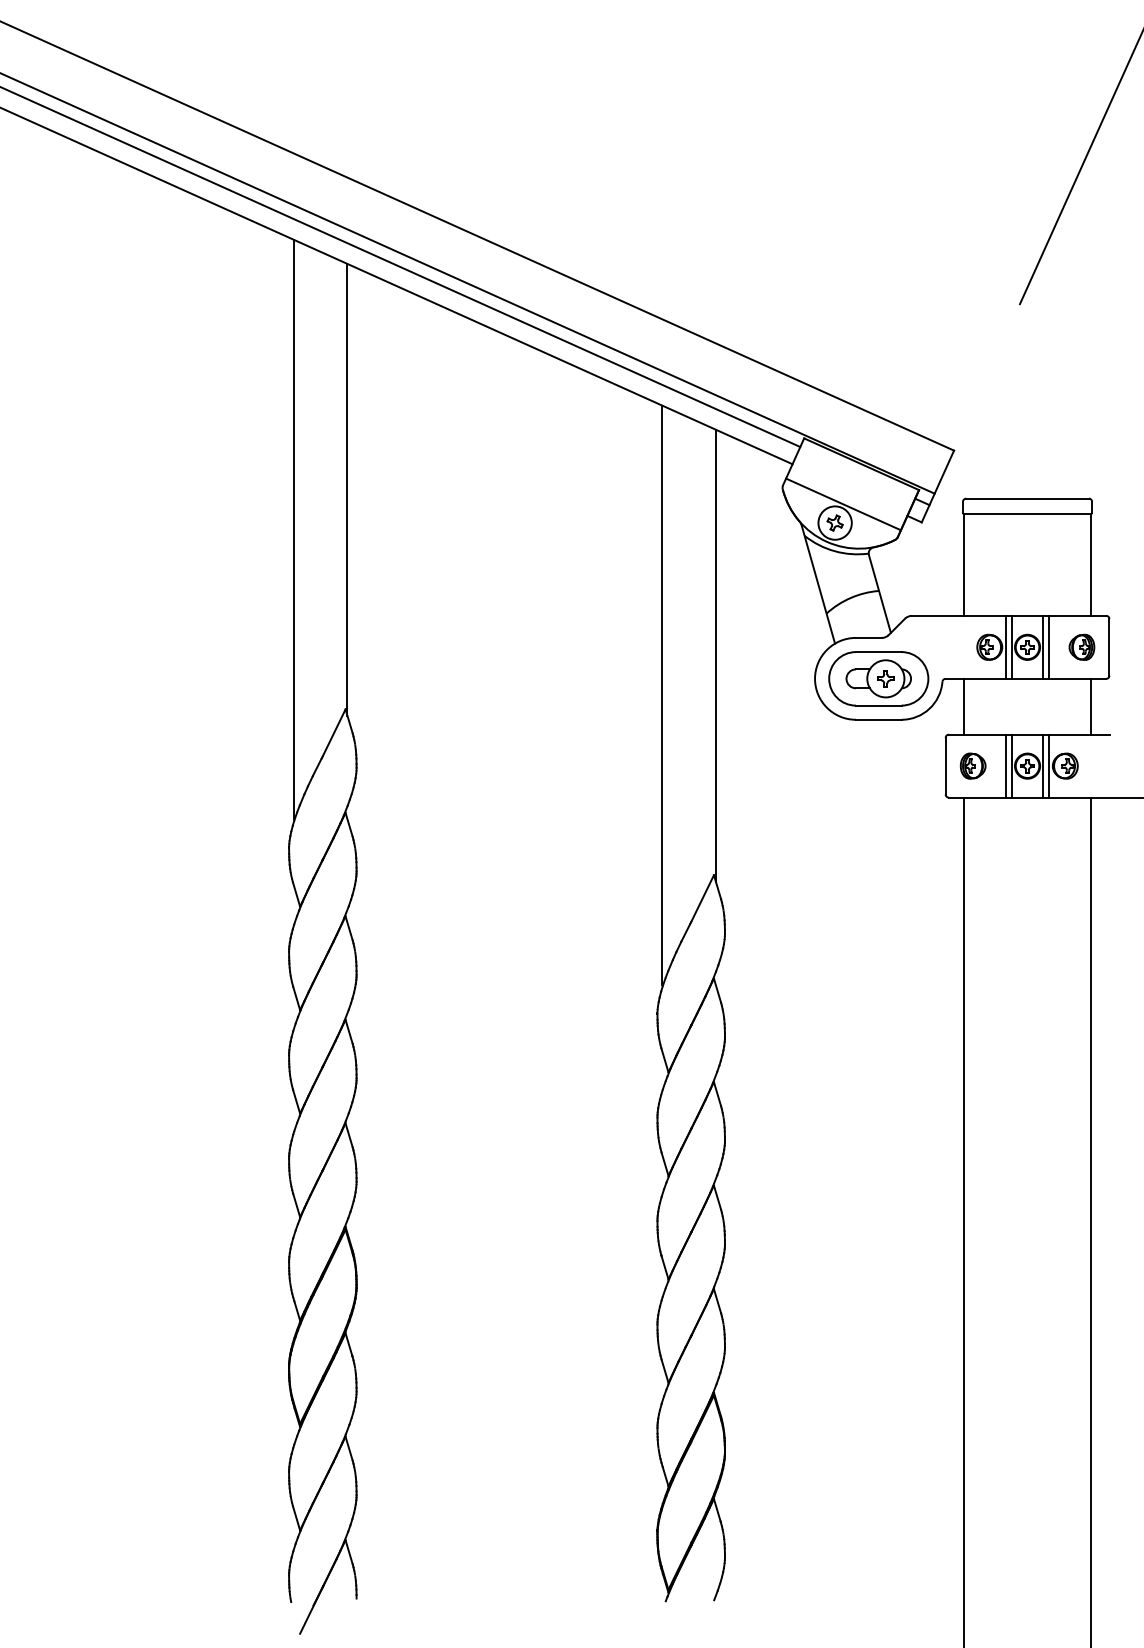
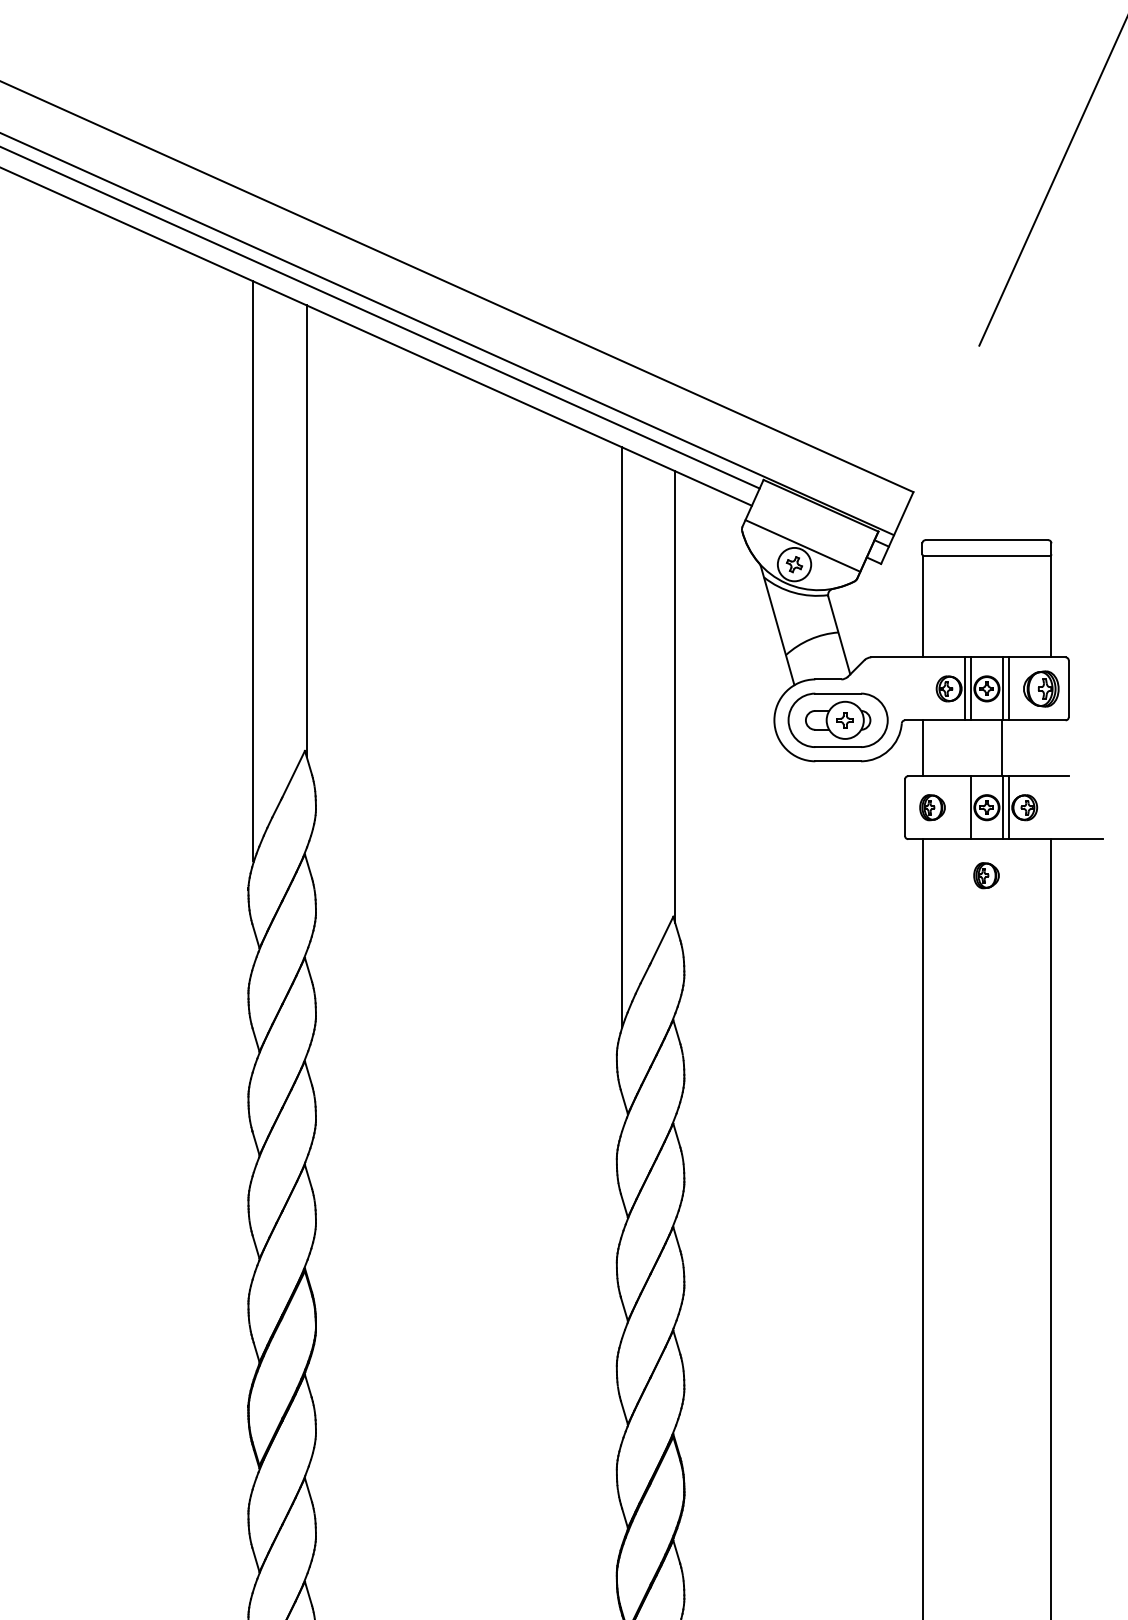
part: (1081, 646) -> (1040, 688), size x1.4
line: (1091, 706) -> (1001, 748), moved
line: (1005, 765) -> (964, 807), removed
part: (1026, 833) -> (985, 875), added

